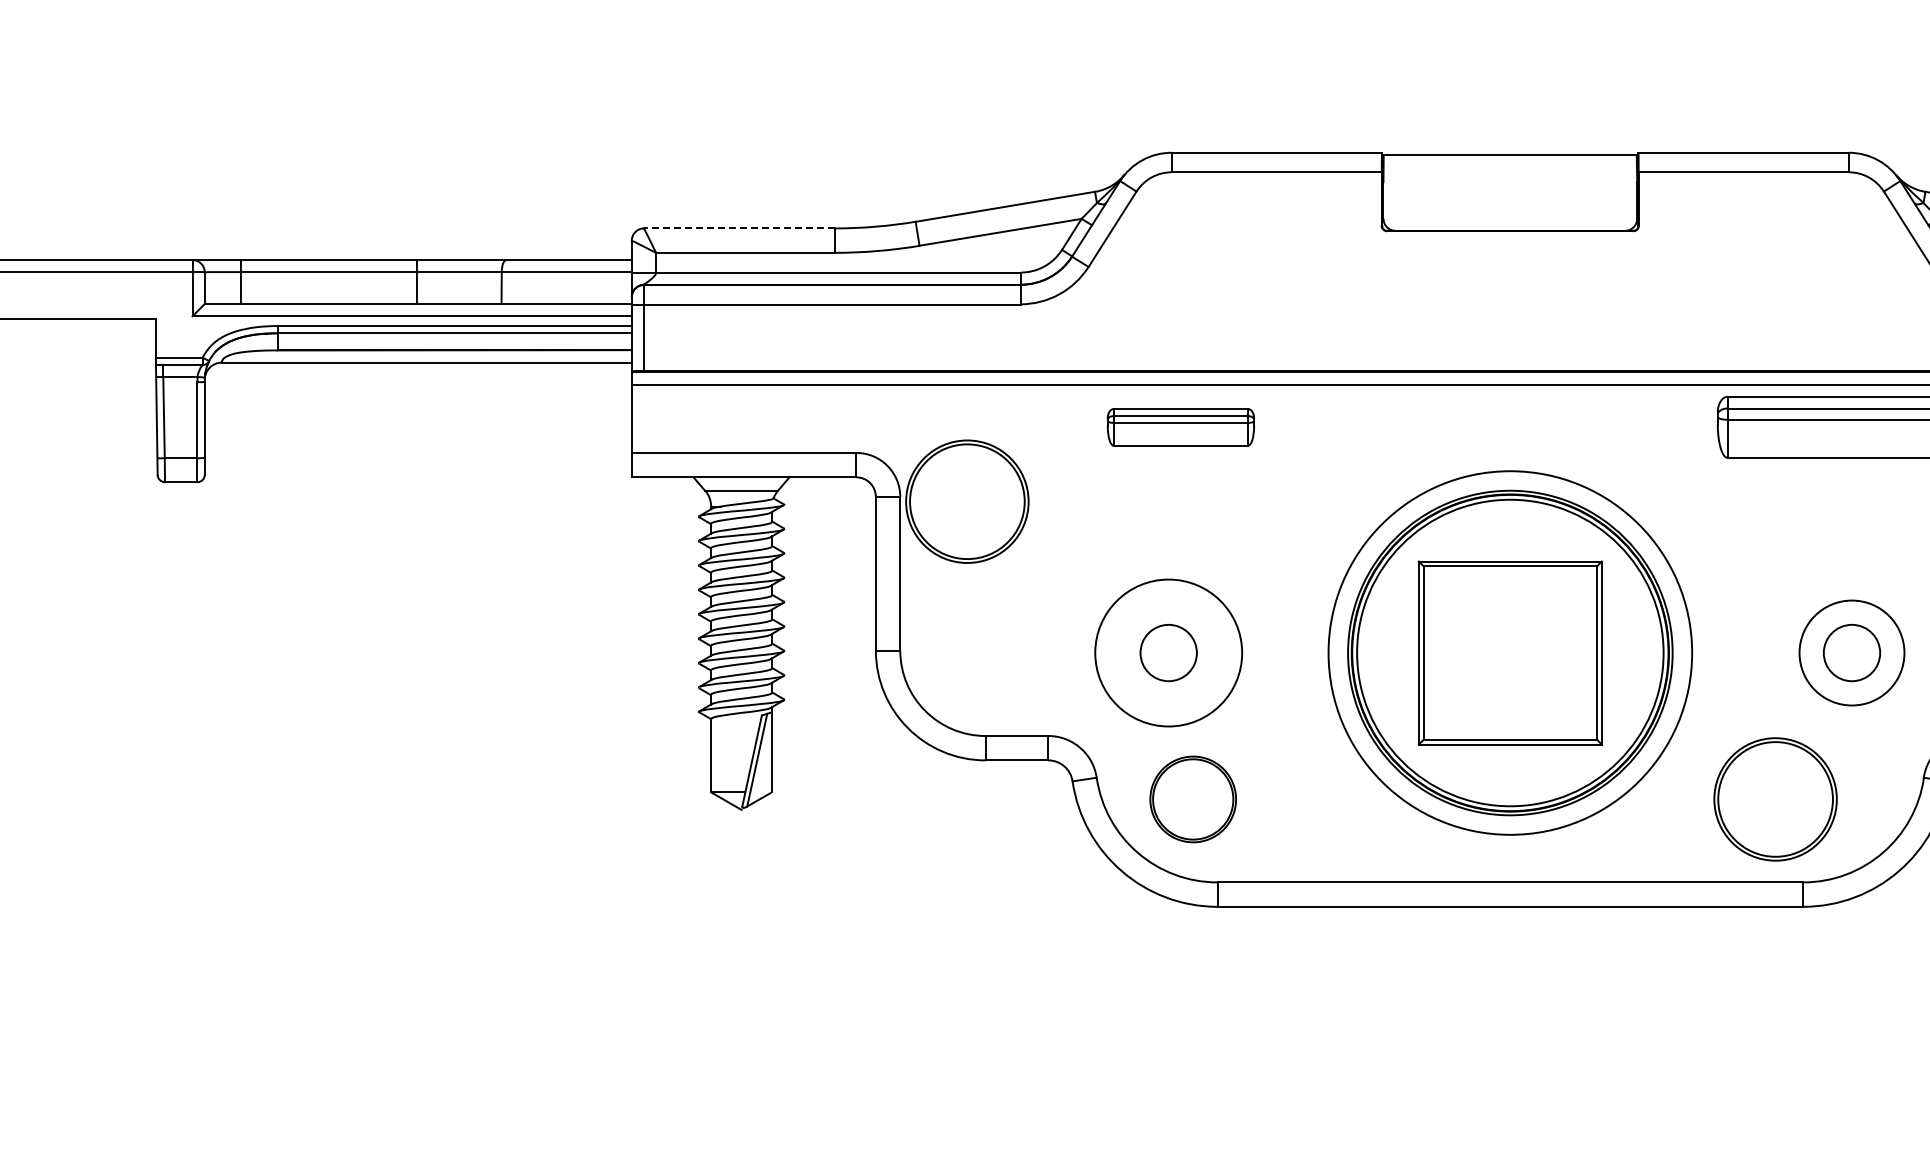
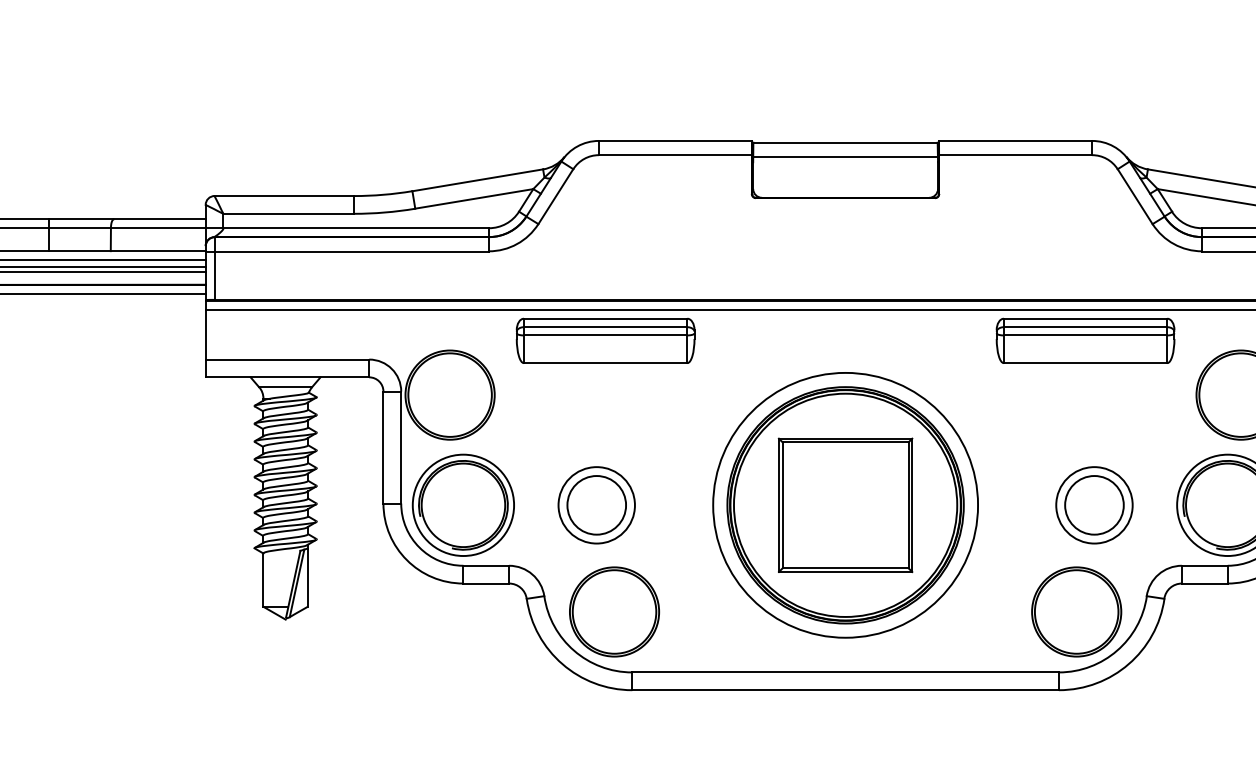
line: (1510, 174) -> (845, 156), added
line: (739, 228) -> (284, 196), dashed -> solid
part: (1180, 427) -> (605, 341), size x1.67
part: (985, 652) -> (463, 504), added
circle: (1168, 652) -> (596, 504), size x0.71
circle: (1168, 652) -> (596, 504), size x1.43
circle: (1851, 652) -> (1094, 504), size x1.43
part: (1193, 799) -> (614, 612), size x1.43
part: (1775, 799) -> (1076, 612), moved

